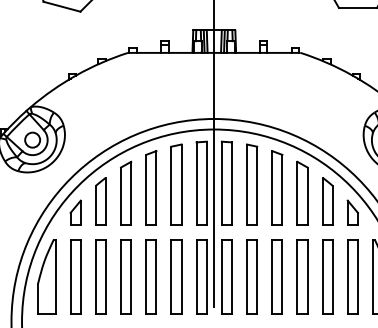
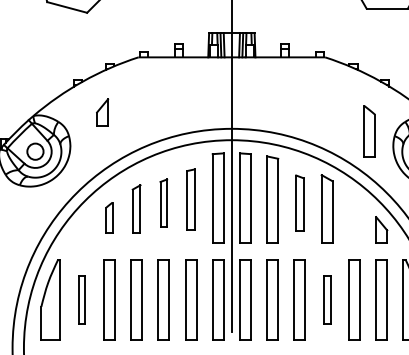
part: (176, 184) -> (190, 199), size x0.7
part: (151, 187) -> (163, 202), size x0.6
part: (277, 187) -> (300, 202), size x0.7
part: (126, 192) -> (136, 208), size x0.7
part: (100, 201) -> (108, 218), size x0.6
part: (327, 201) -> (369, 131), moved
part: (75, 212) -> (102, 112), moved
part: (75, 276) -> (81, 299), size x0.6
part: (302, 276) -> (327, 299), size x0.6

